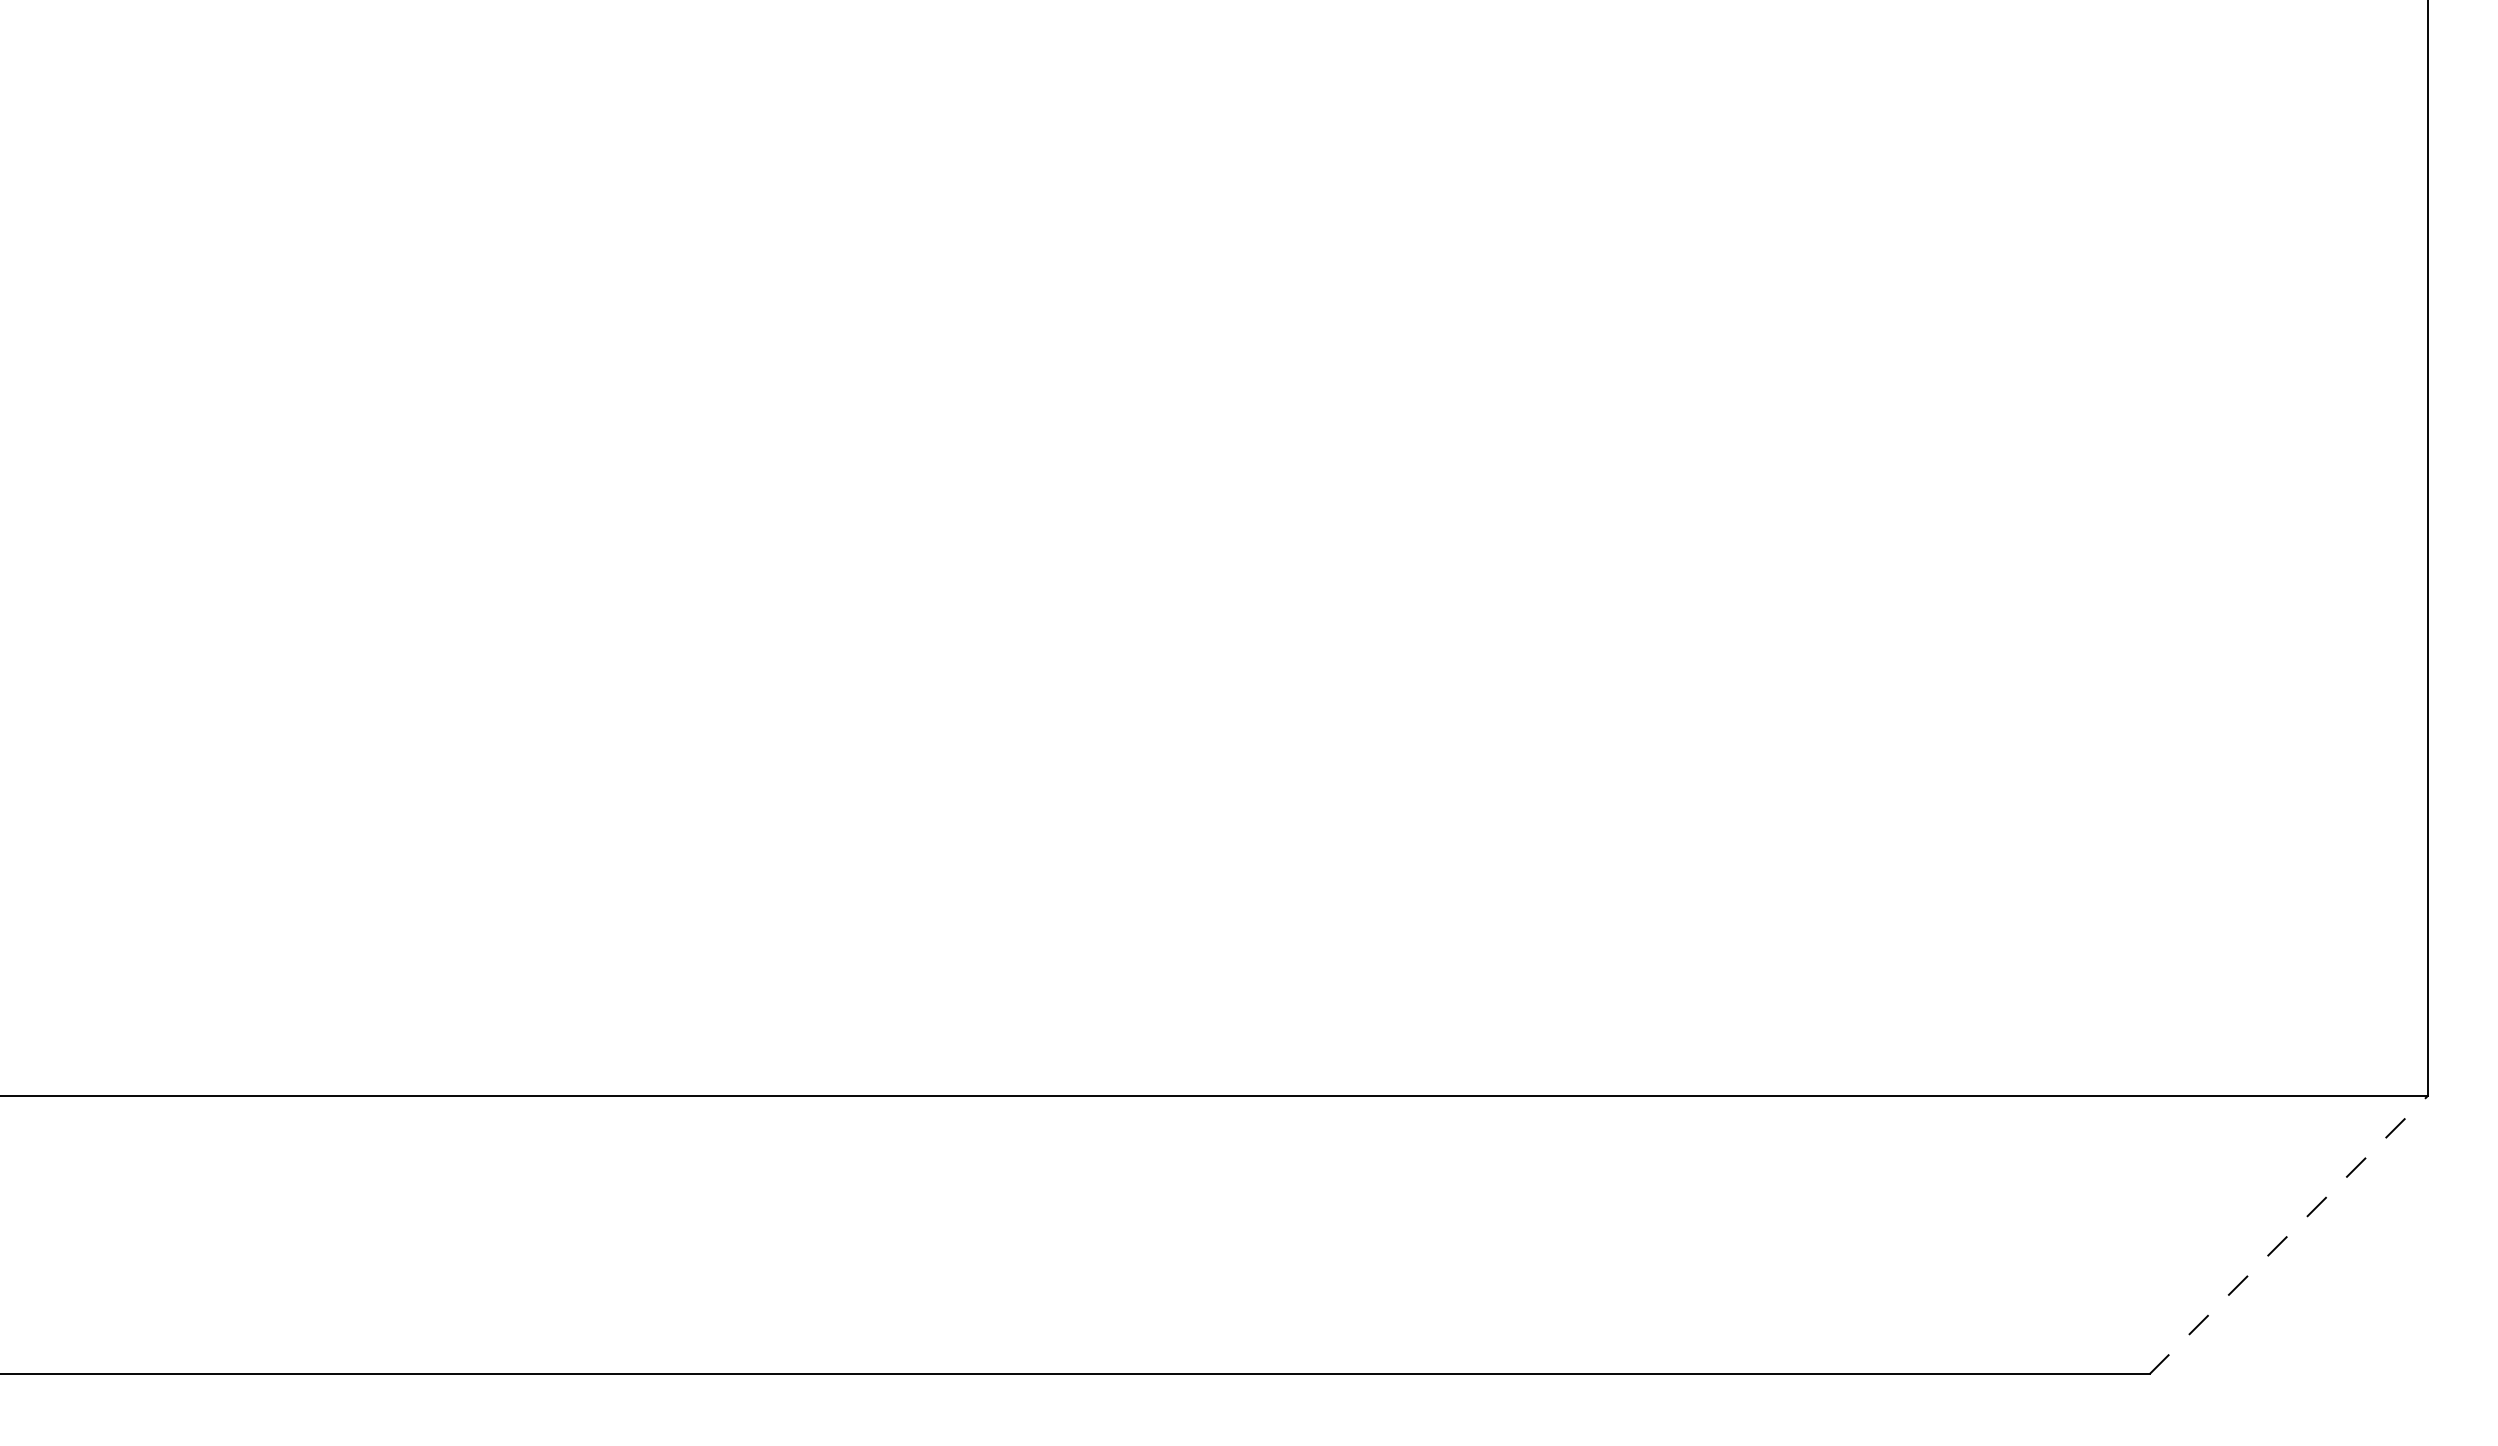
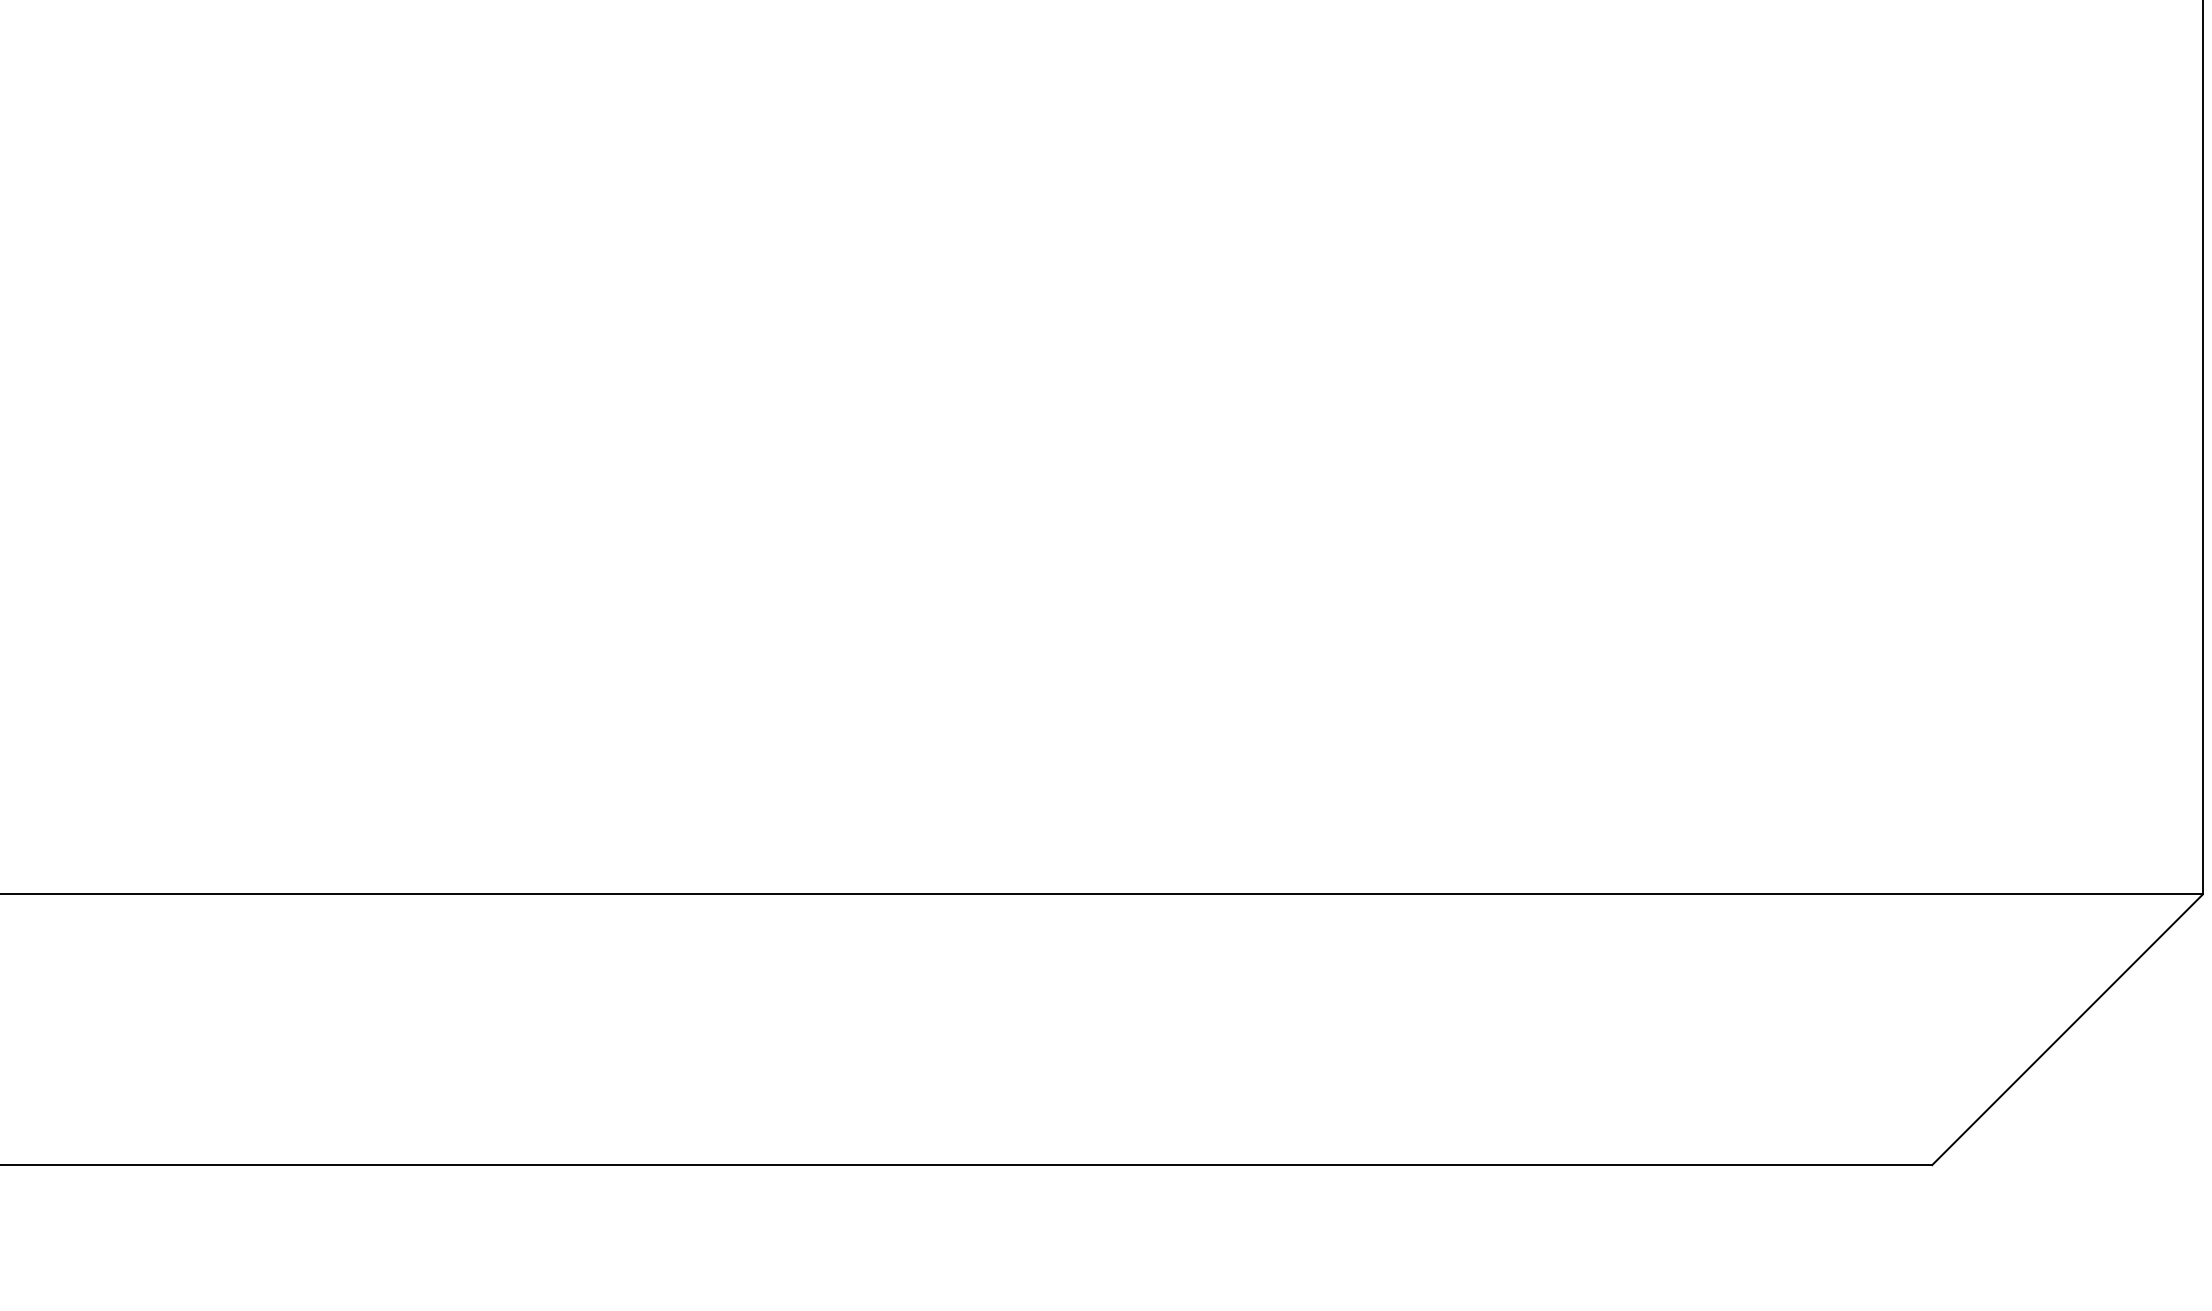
line: (2288, 1235) -> (2067, 1030), dashed -> solid

